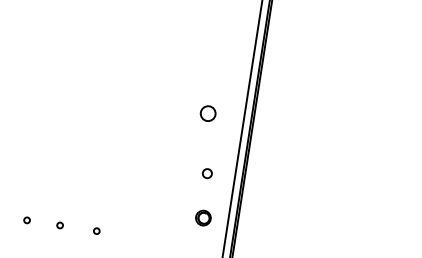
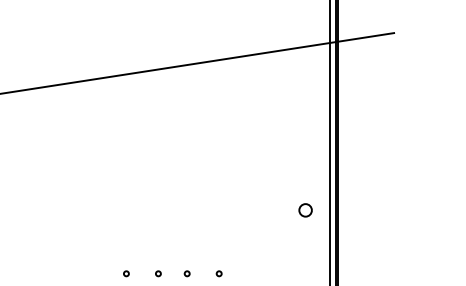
circle: (208, 113) -> (298, 158), removed
circle: (207, 172) -> (305, 209), size x1.6
part: (203, 218) -> (308, 248), removed

